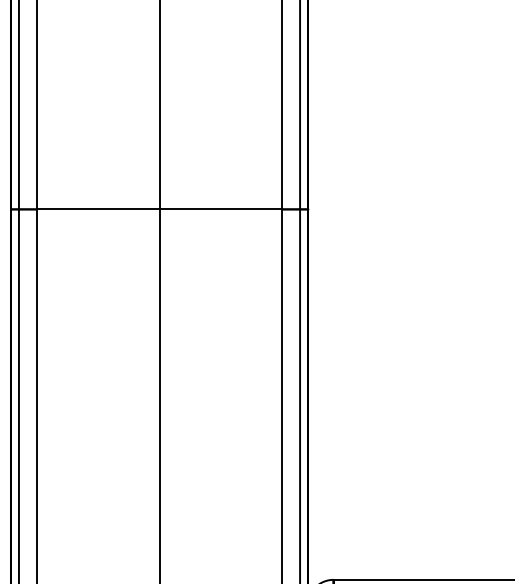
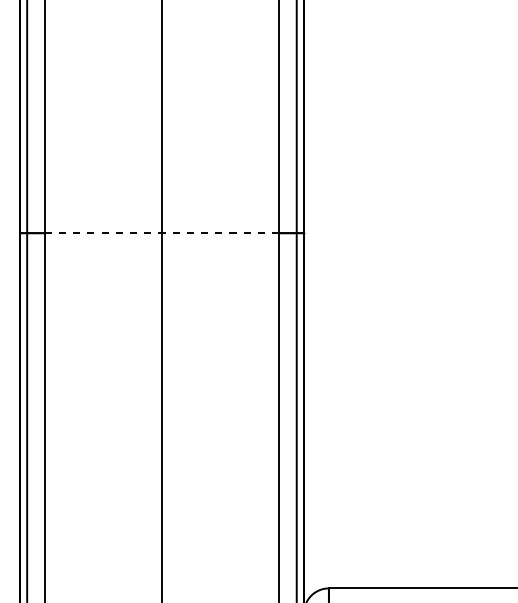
line: (160, 209) -> (162, 233), solid -> dashed

